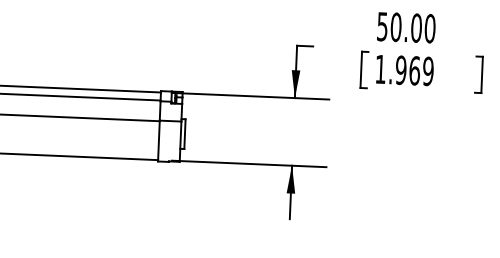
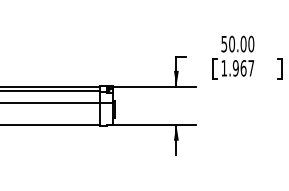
text: (428, 71) -> (251, 68), 1.969 -> 1.967

